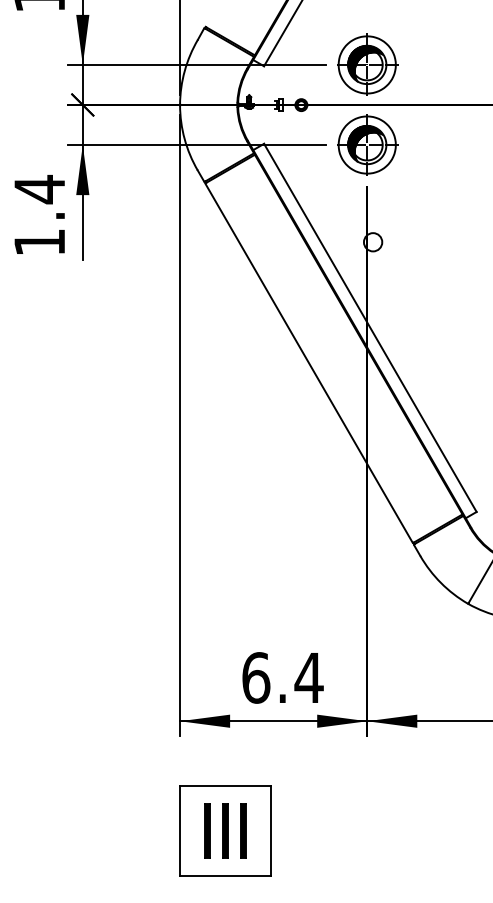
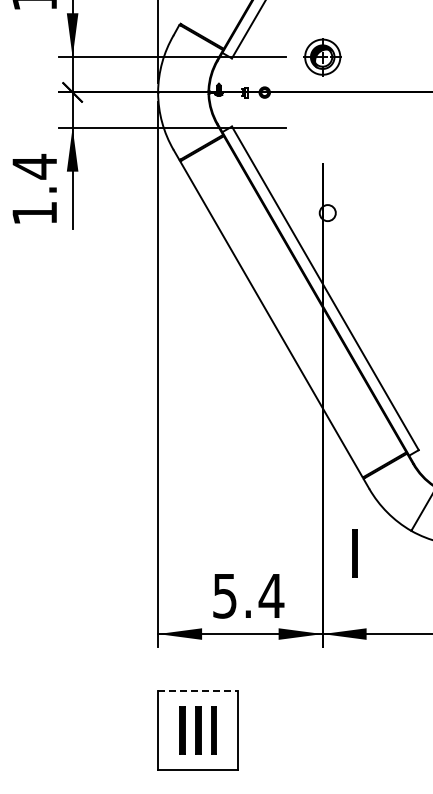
part: (367, 64) -> (322, 56), size x0.7
part: (367, 144) -> (322, 127), removed
part: (403, 629) -> (354, 553), added
text: (256, 677) -> (225, 595), 6.4 -> 5.4
line: (226, 785) -> (198, 690), solid -> dashed

